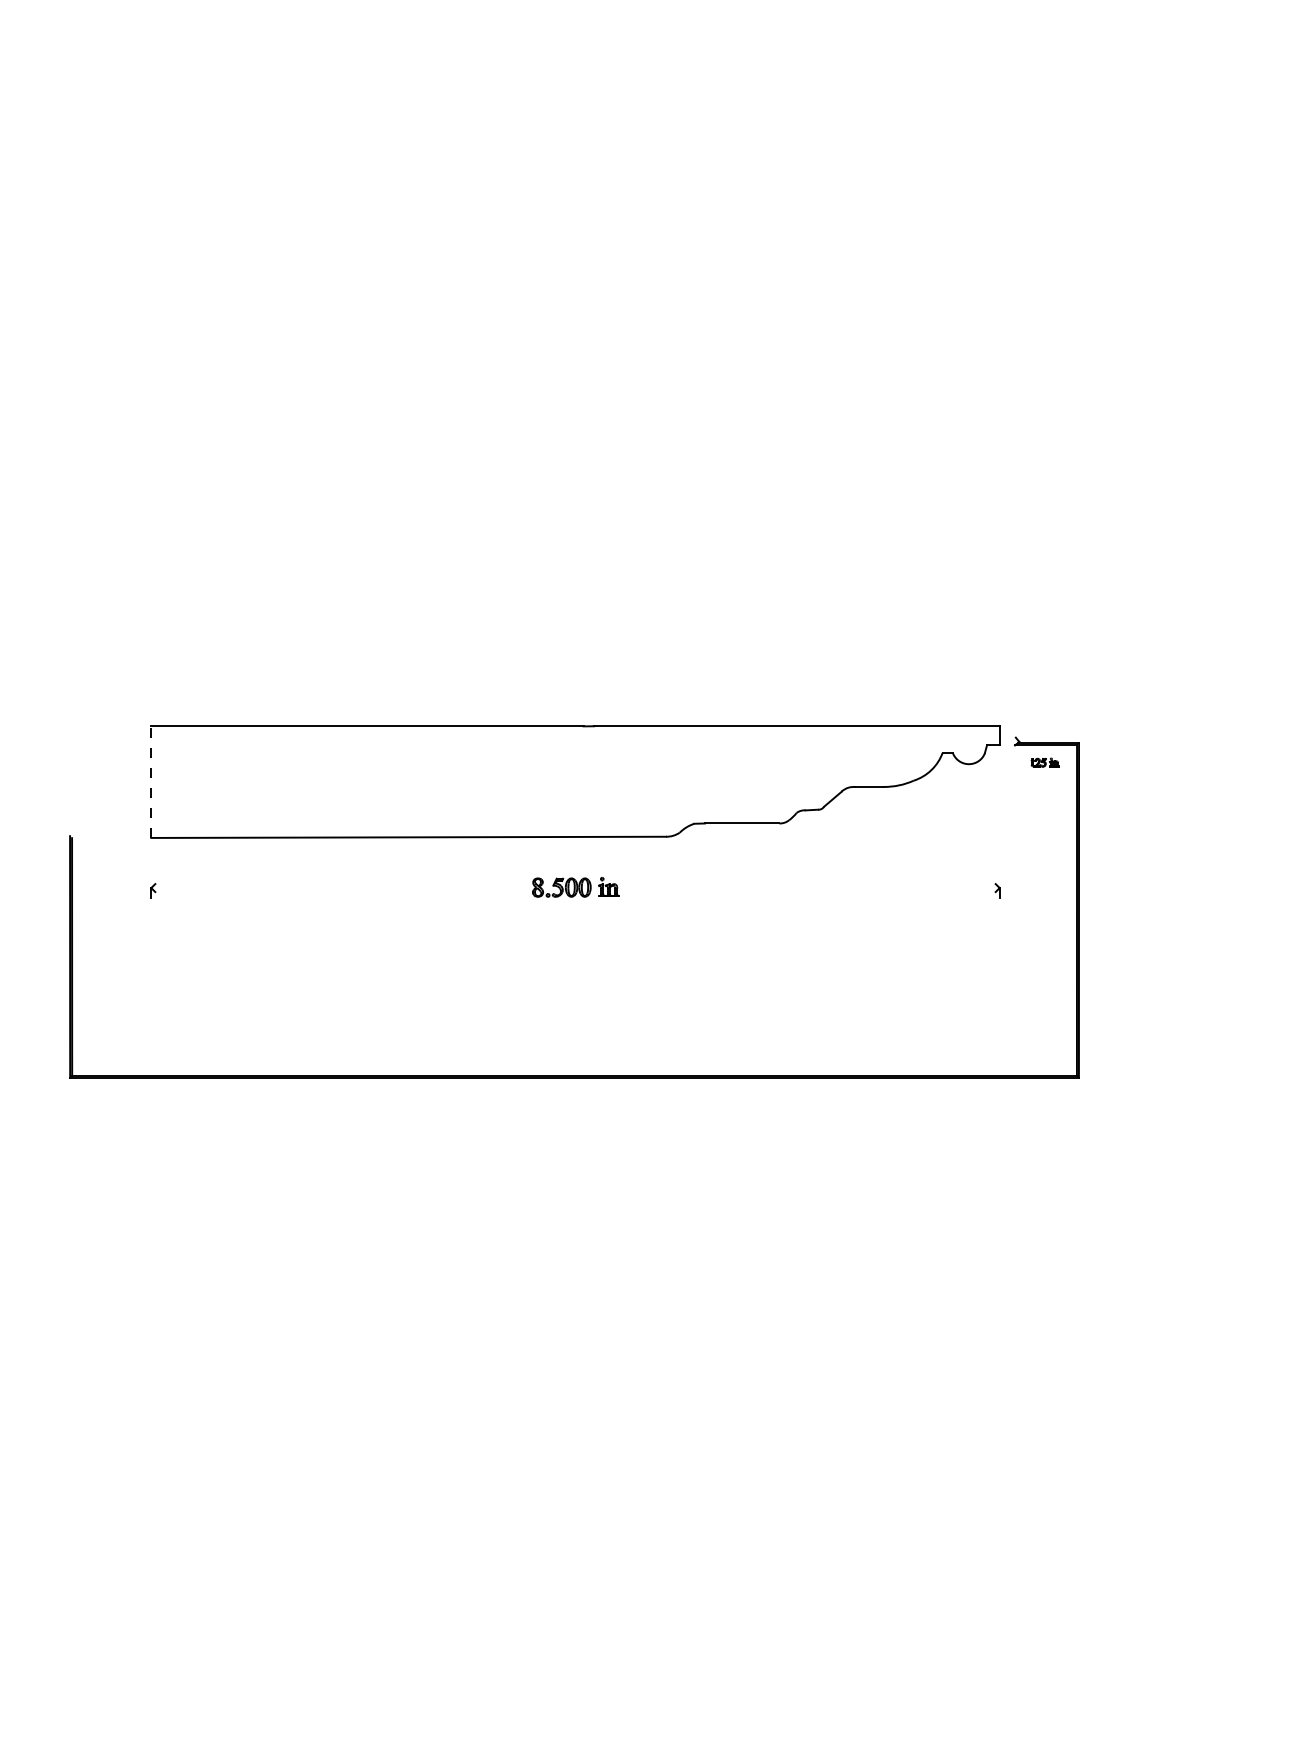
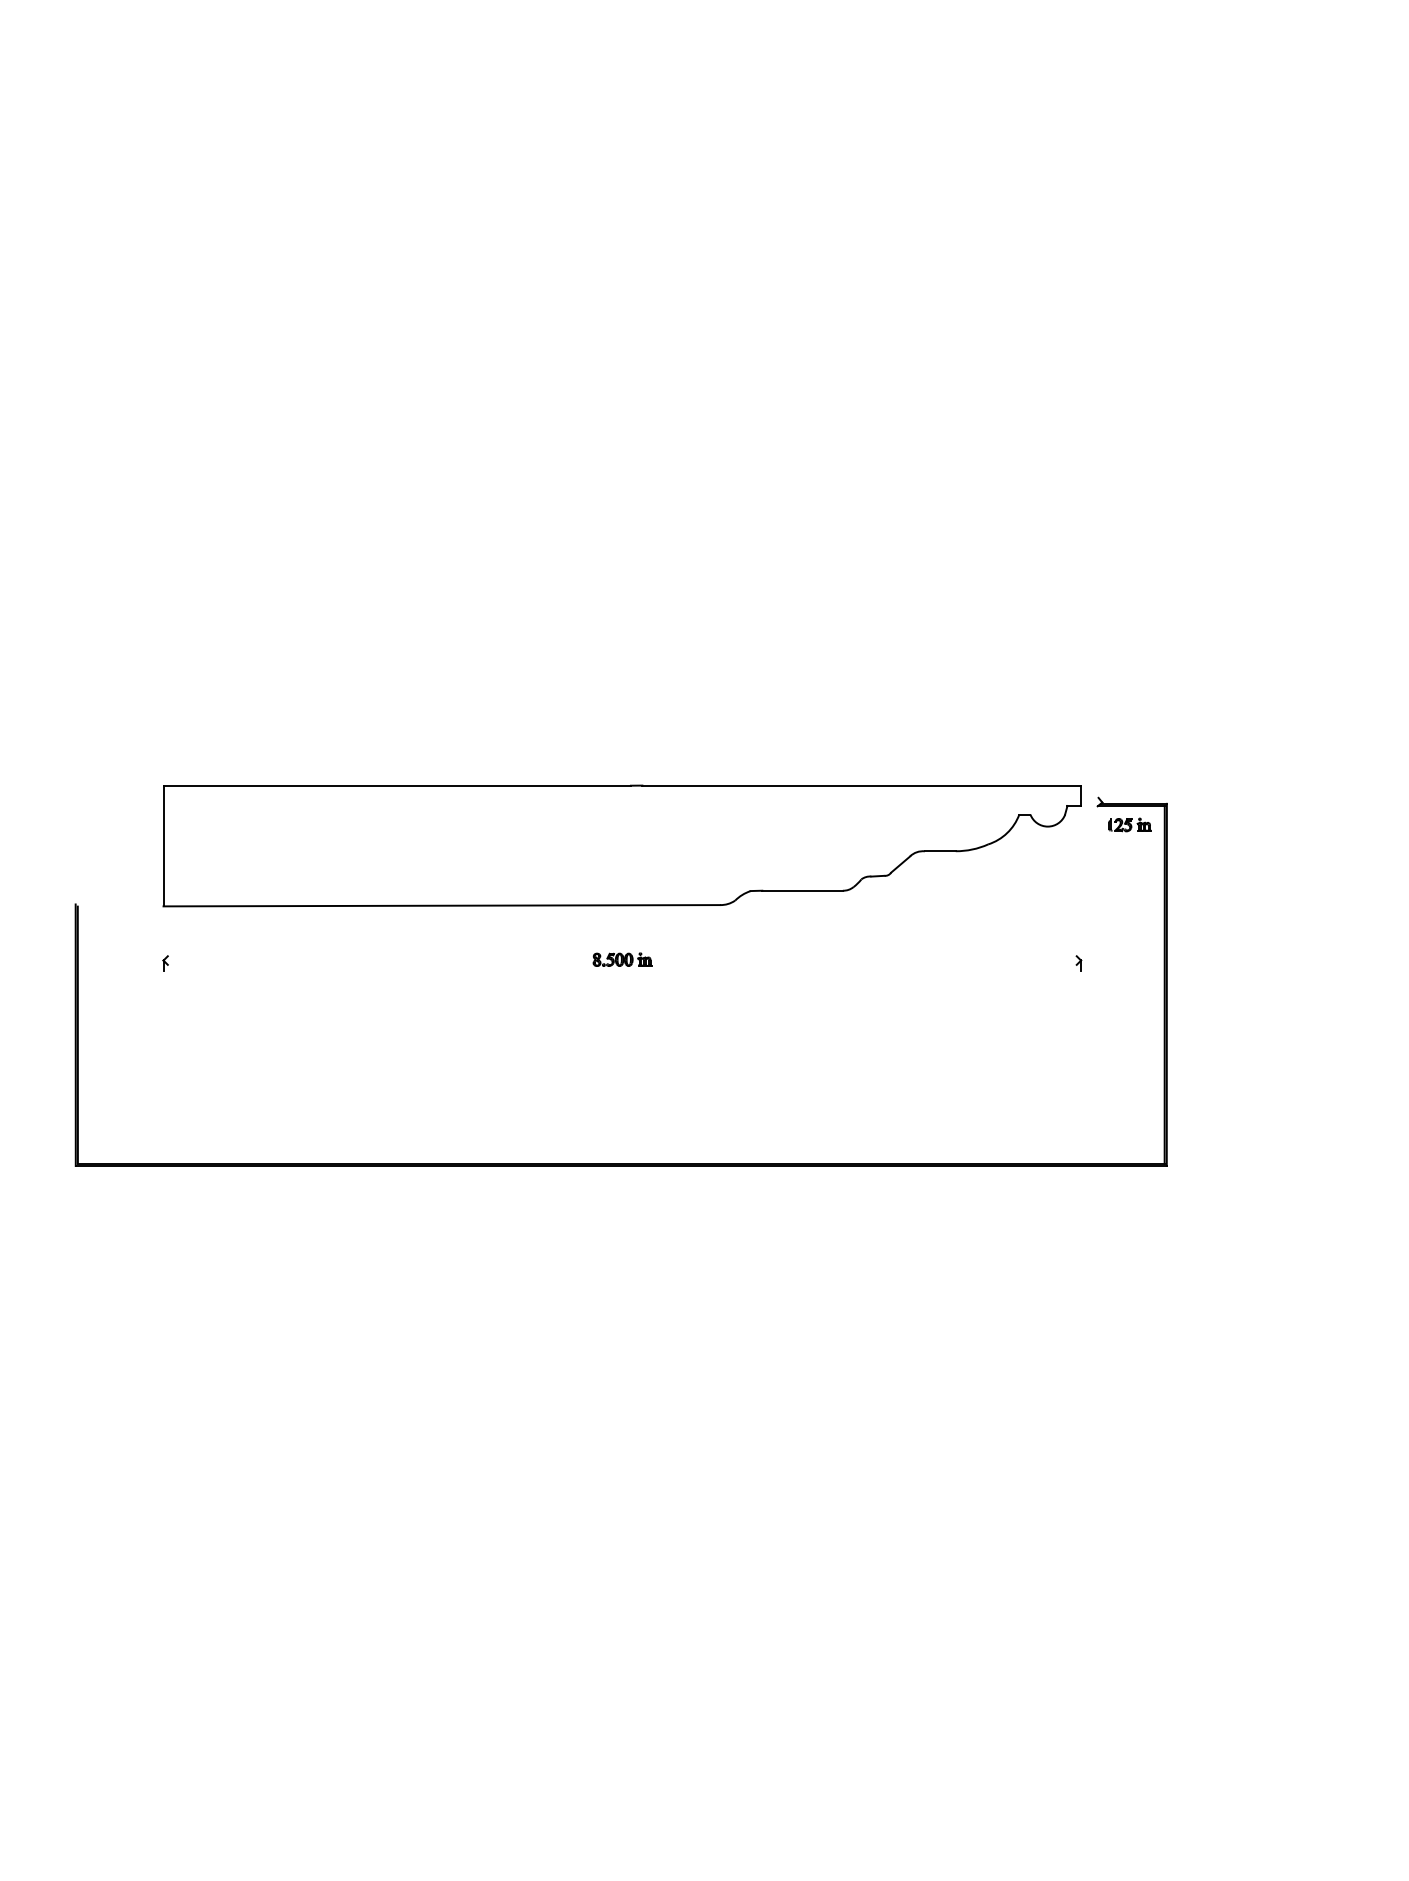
part: (1044, 762) -> (1129, 824), size x1.43
line: (151, 781) -> (163, 845), dashed -> solid
part: (575, 887) -> (622, 959), size x0.62

